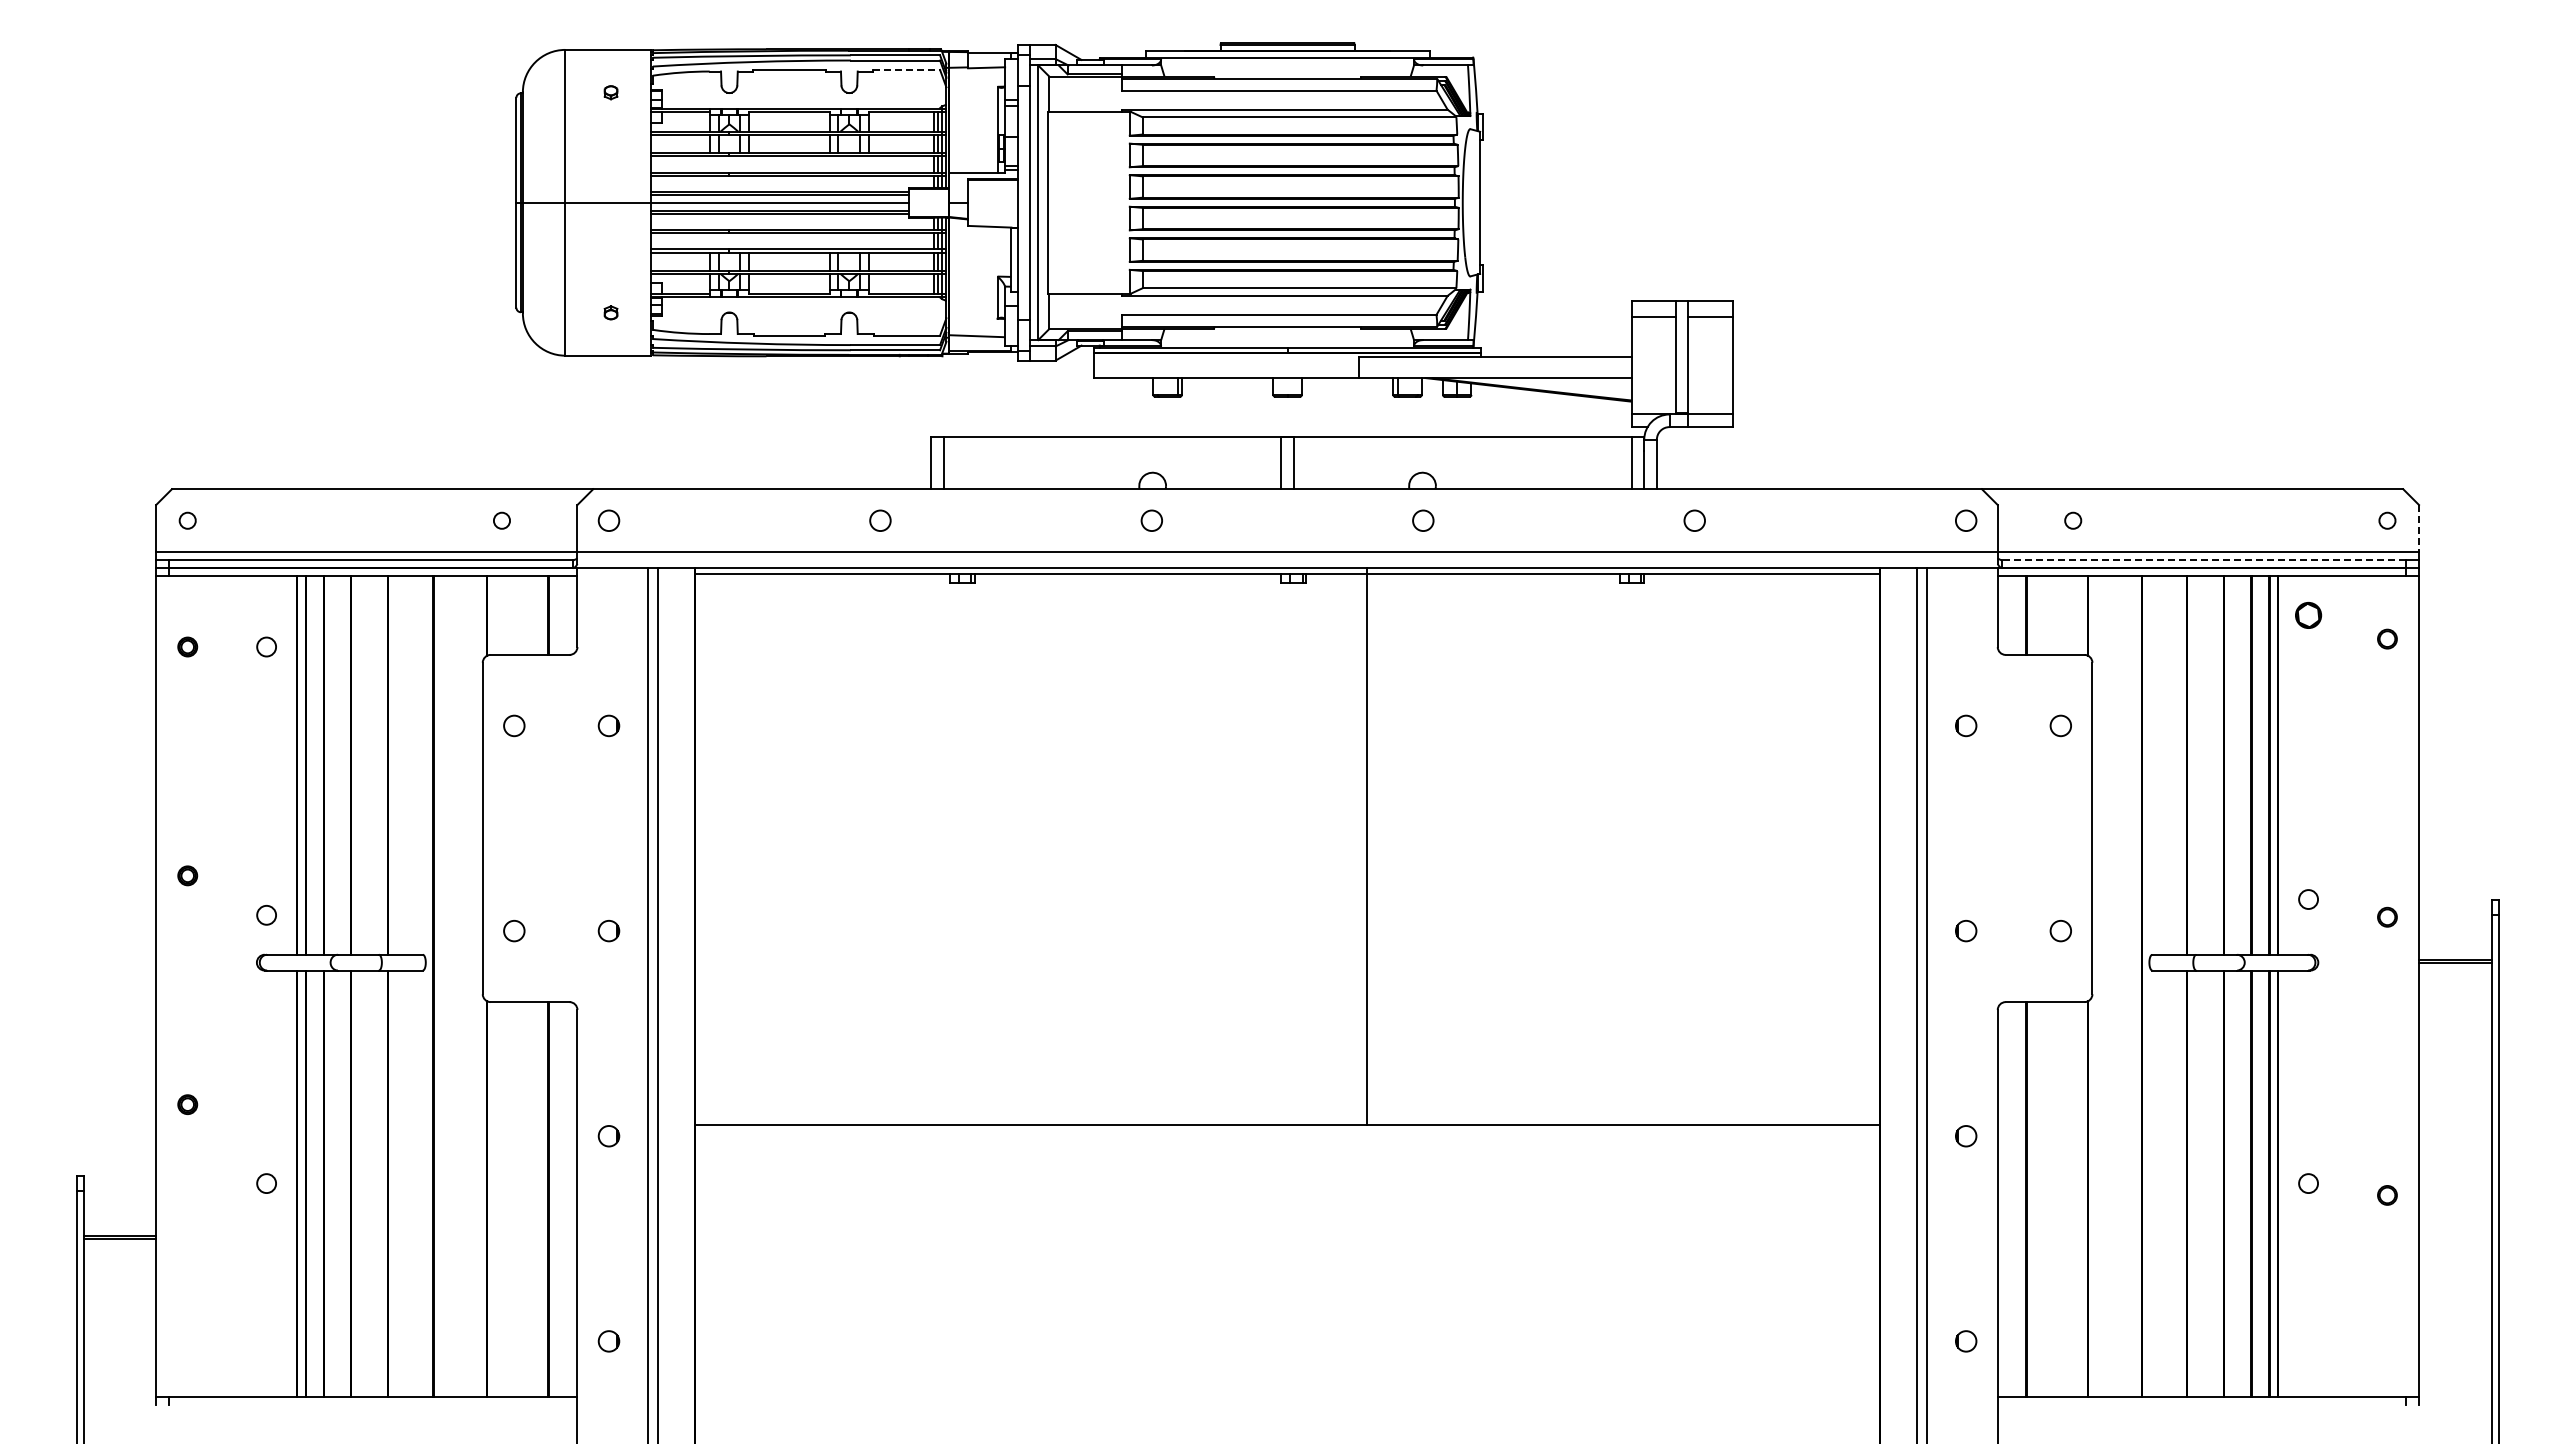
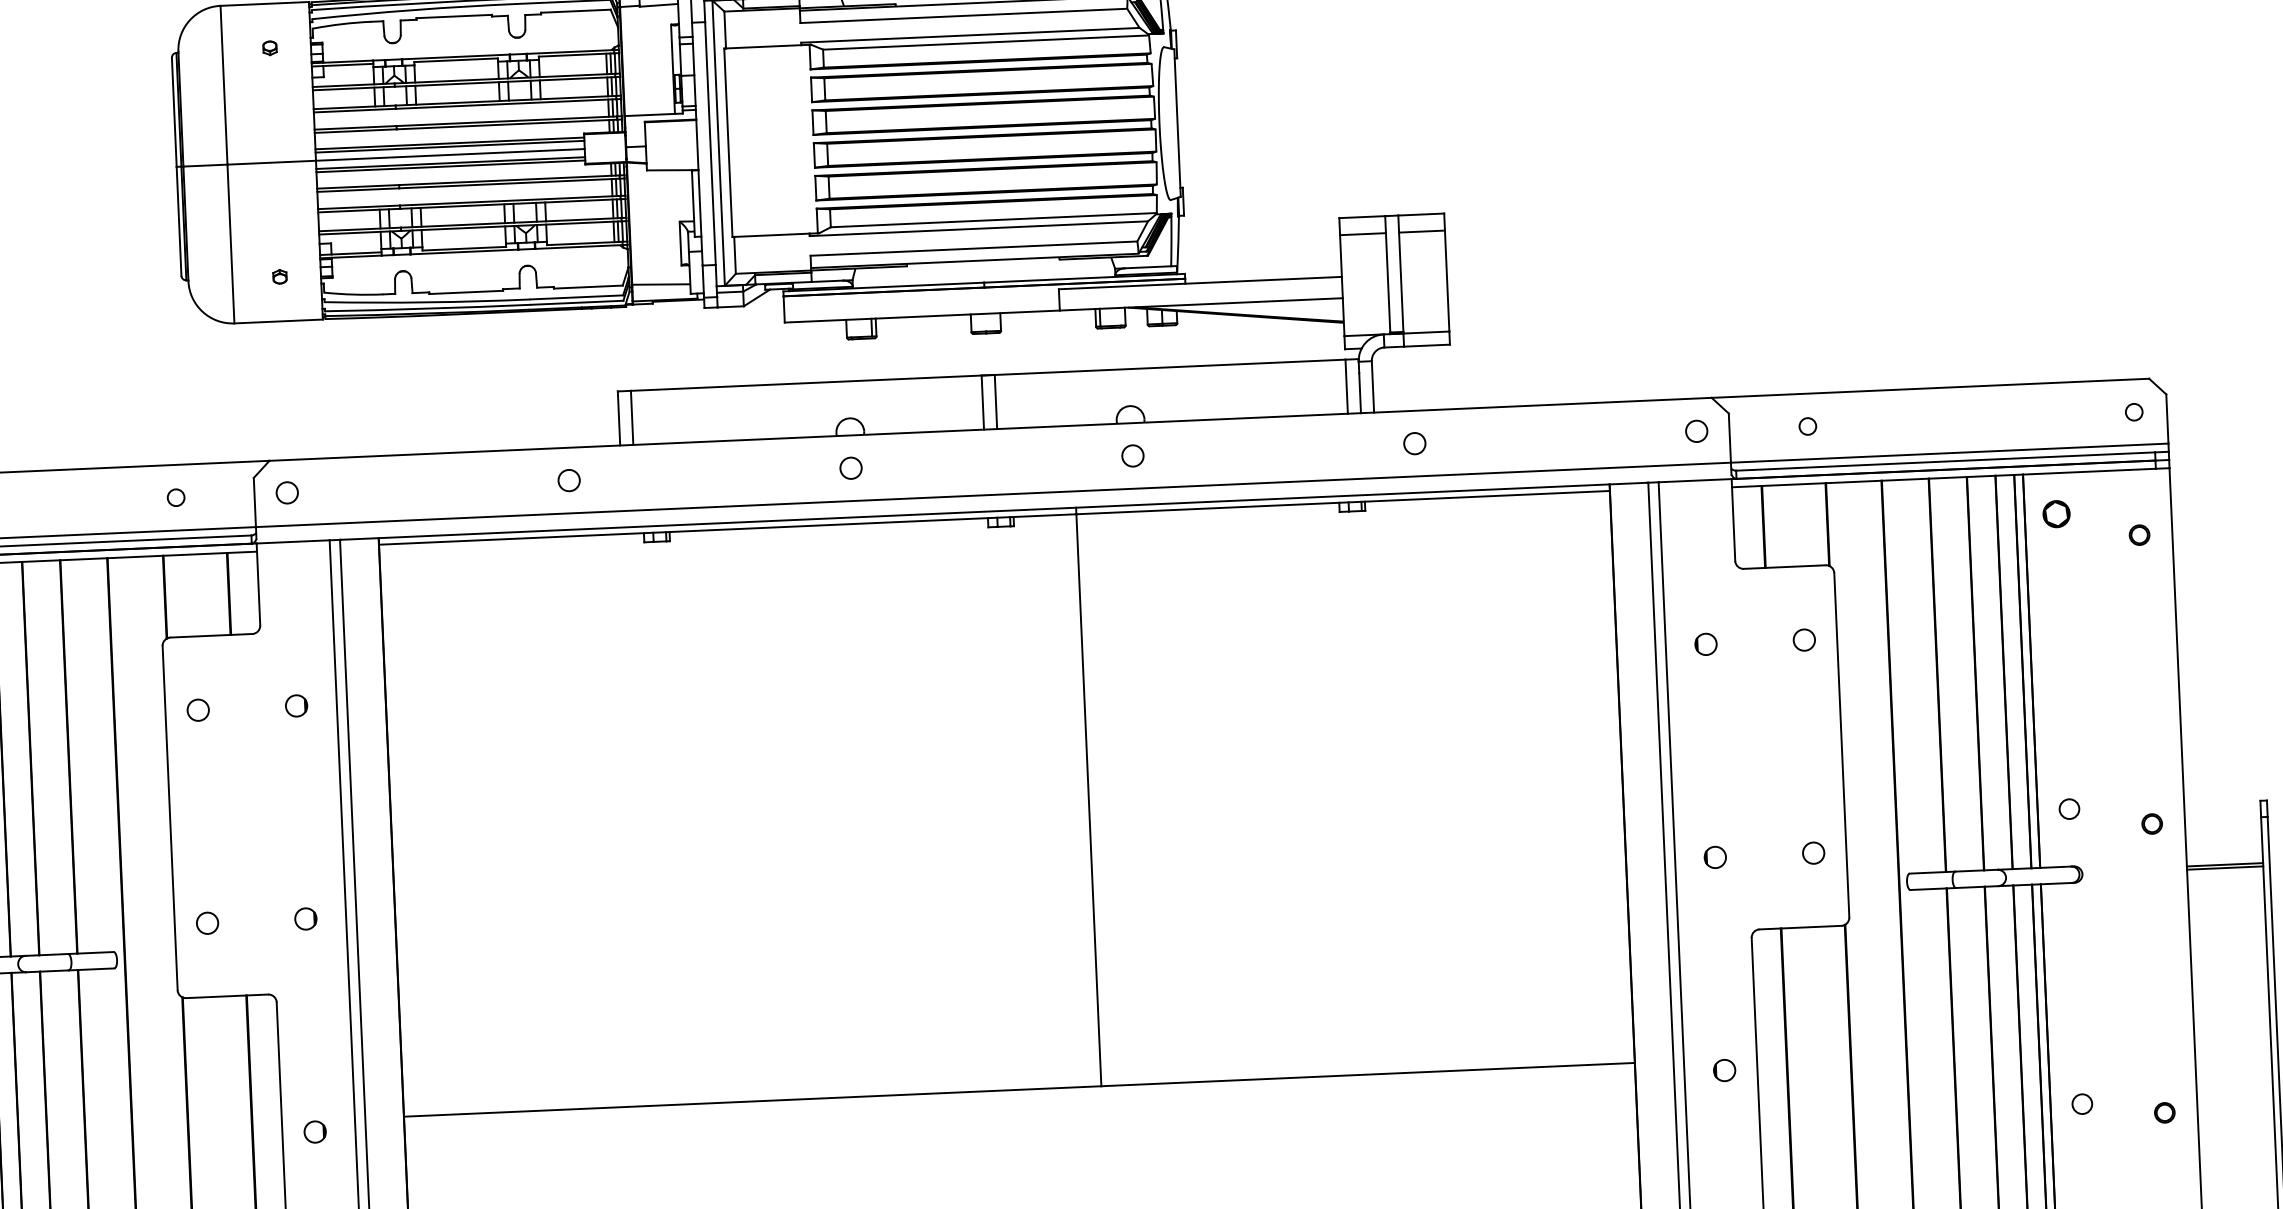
line: (906, 69) -> (575, 10), dashed -> solid
line: (2419, 528) -> (2167, 418), dashed -> solid
line: (2204, 560) -> (1946, 461), dashed -> solid

